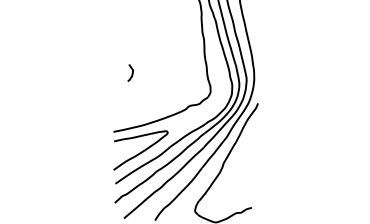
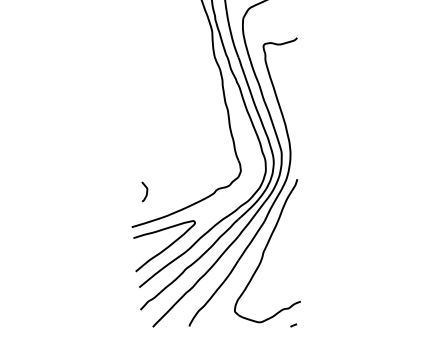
curve: (132, 72) -> (146, 191), moved

